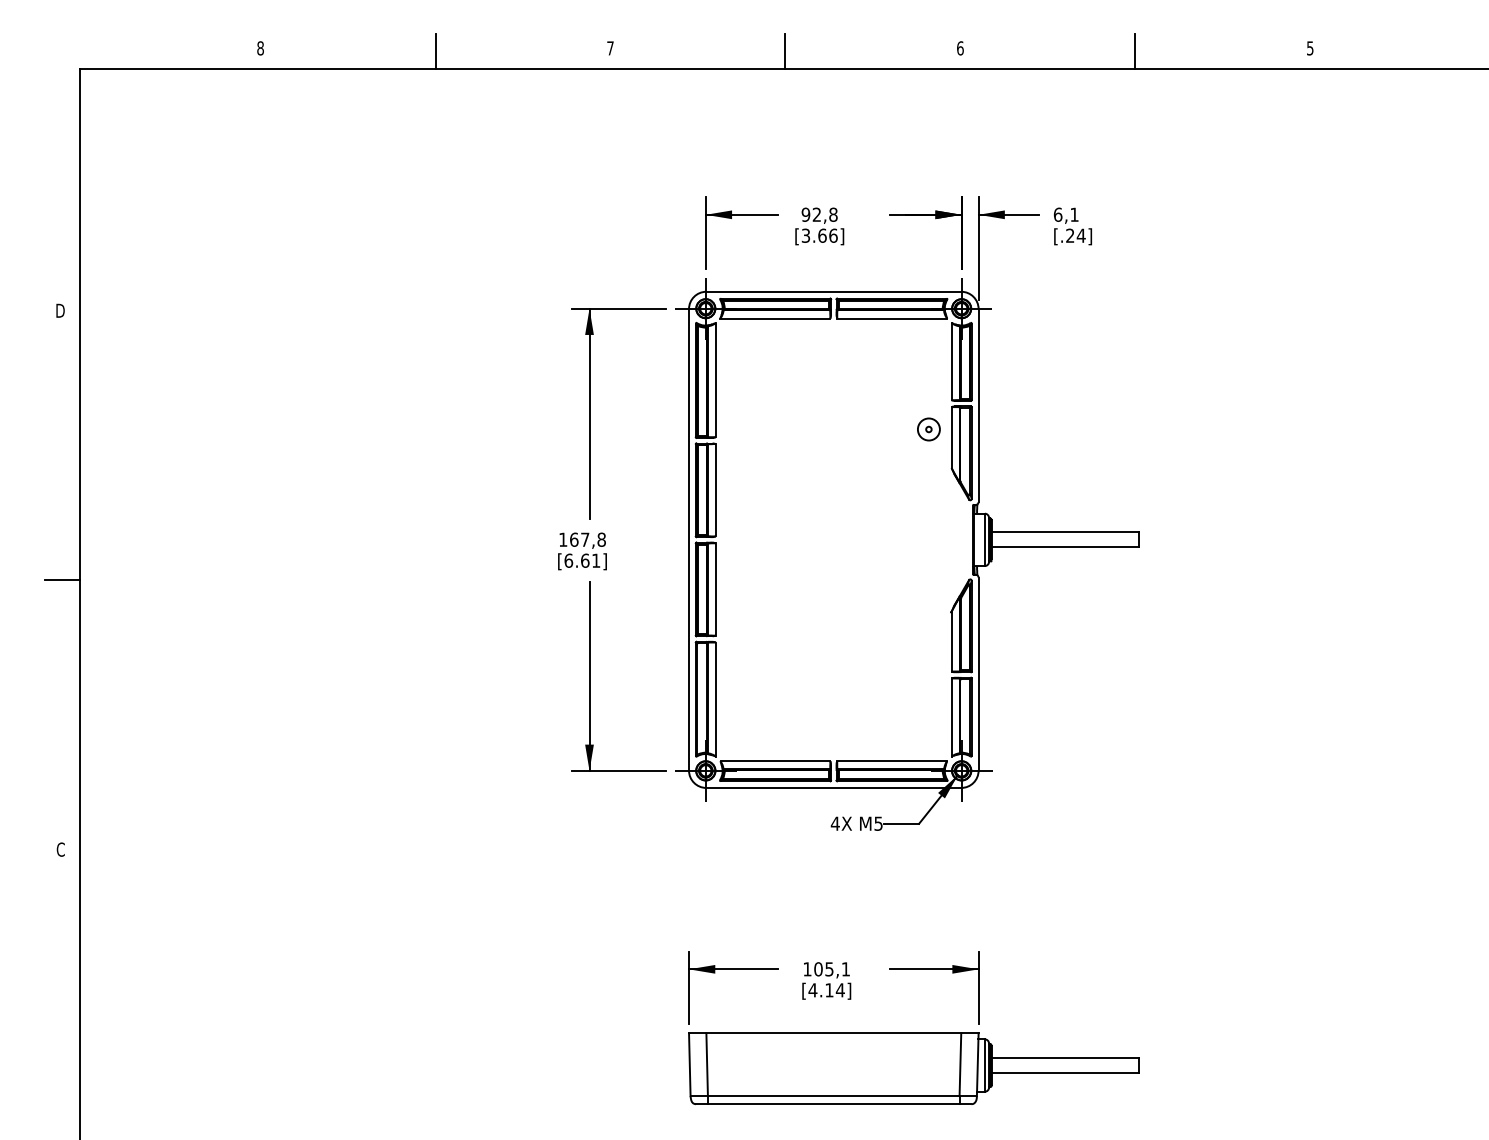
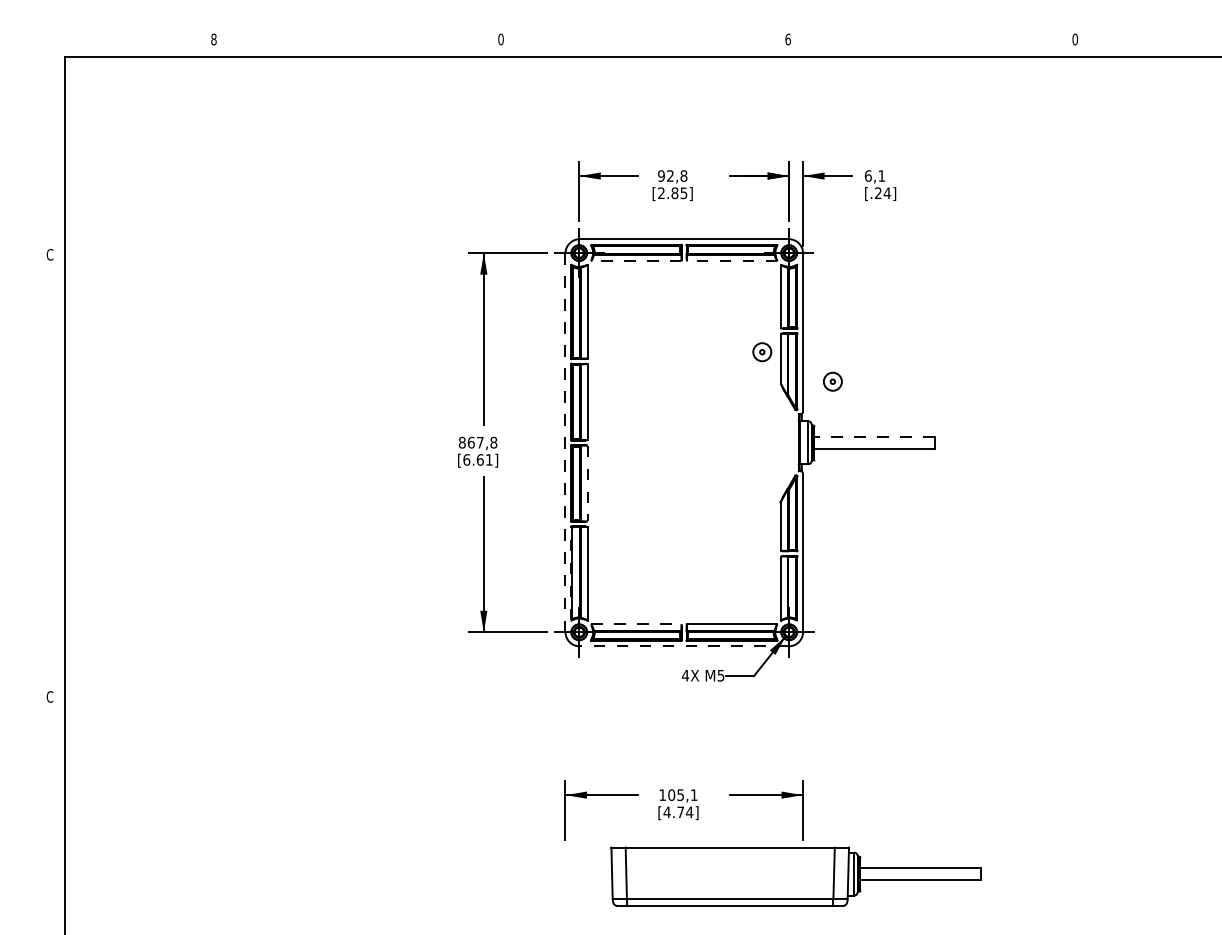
text: (610, 48) -> (501, 39), 7 -> 0
text: (1309, 48) -> (1074, 39), 5 -> 0
line: (435, 51) -> (357, 42), removed
line: (785, 51) -> (644, 42), removed
line: (1135, 51) -> (931, 42), removed
text: (819, 235) -> (672, 193), [3.66] -> [2.85]
text: (60, 310) -> (49, 254), D -> C
line: (774, 318) -> (635, 261), solid -> dashed
line: (891, 318) -> (731, 261), solid -> dashed
part: (1014, 465) -> (832, 381), added
line: (1065, 532) -> (874, 436), solid -> dashed
text: (563, 539) -> (462, 442), 167,8 -> 867,8
line: (689, 539) -> (565, 442), solid -> dashed
line: (61, 580) -> (50, 476), removed
line: (715, 589) -> (587, 483), solid -> dashed
line: (695, 699) -> (570, 573), solid -> dashed
line: (775, 761) -> (636, 624), solid -> dashed
line: (833, 787) -> (684, 645), solid -> dashed
text: (829, 990) -> (680, 812), [4.14] -> [4.74]
part: (913, 1068) -> (795, 876), moved

